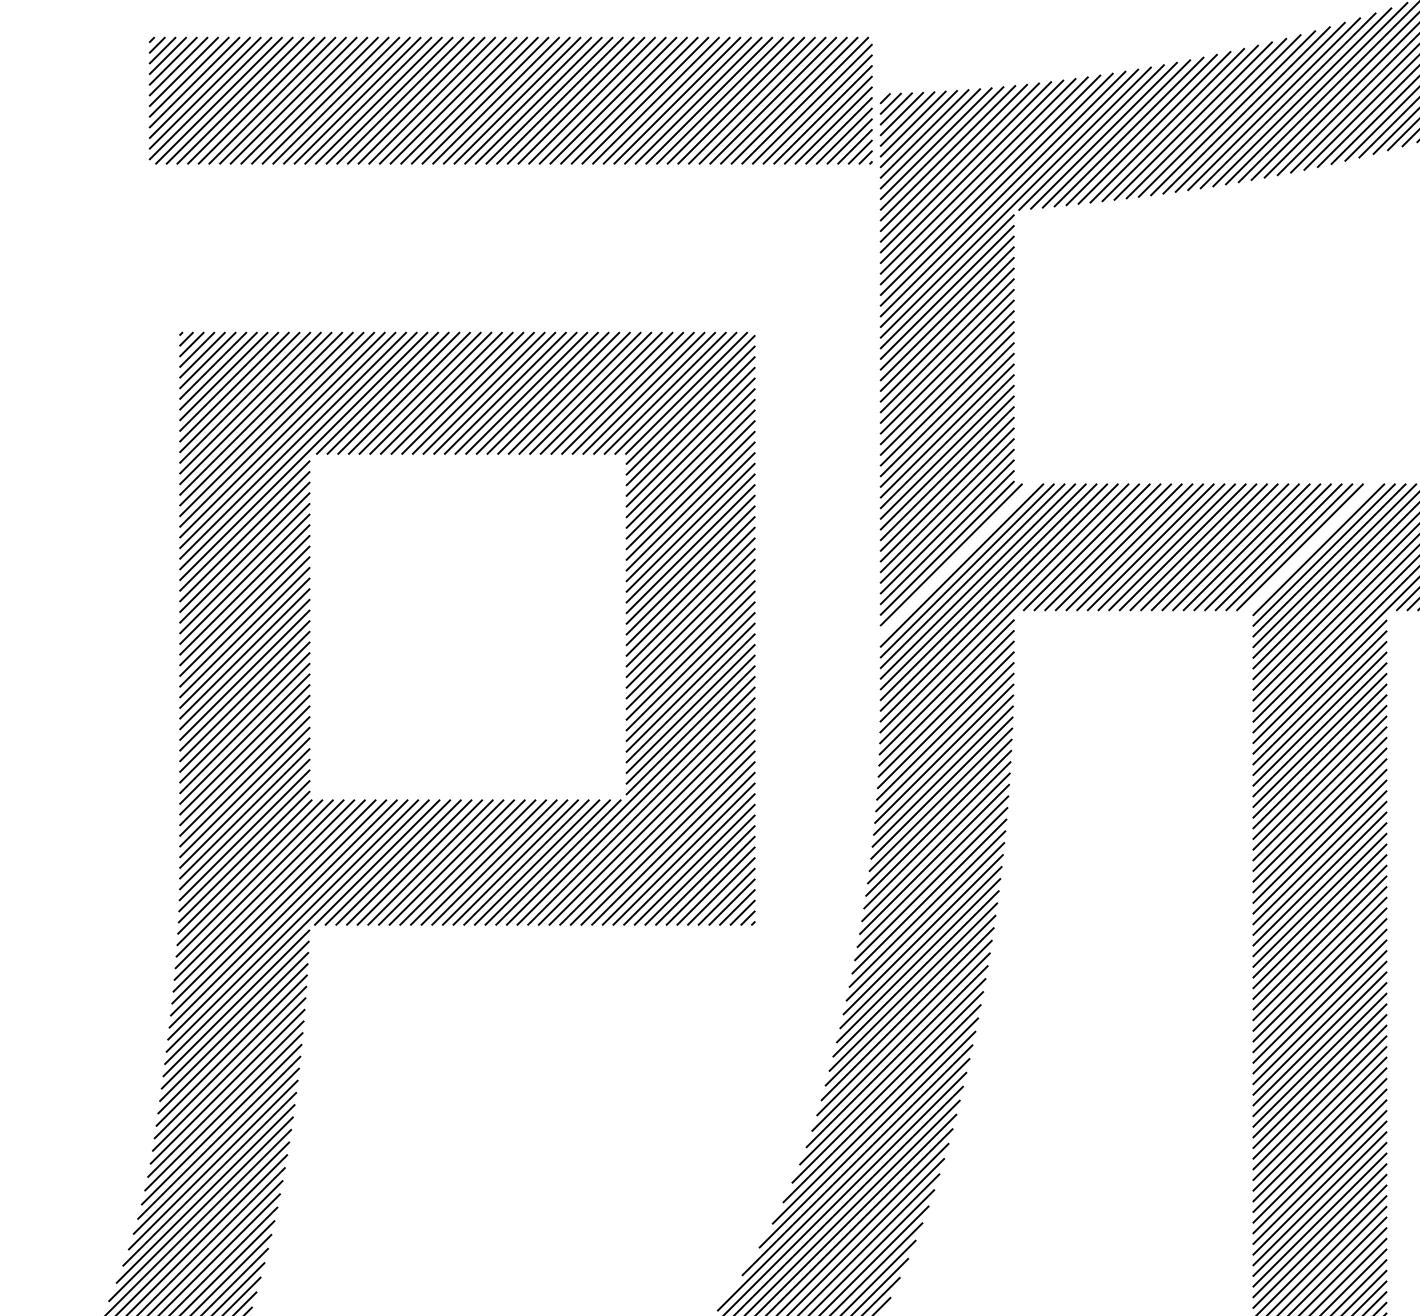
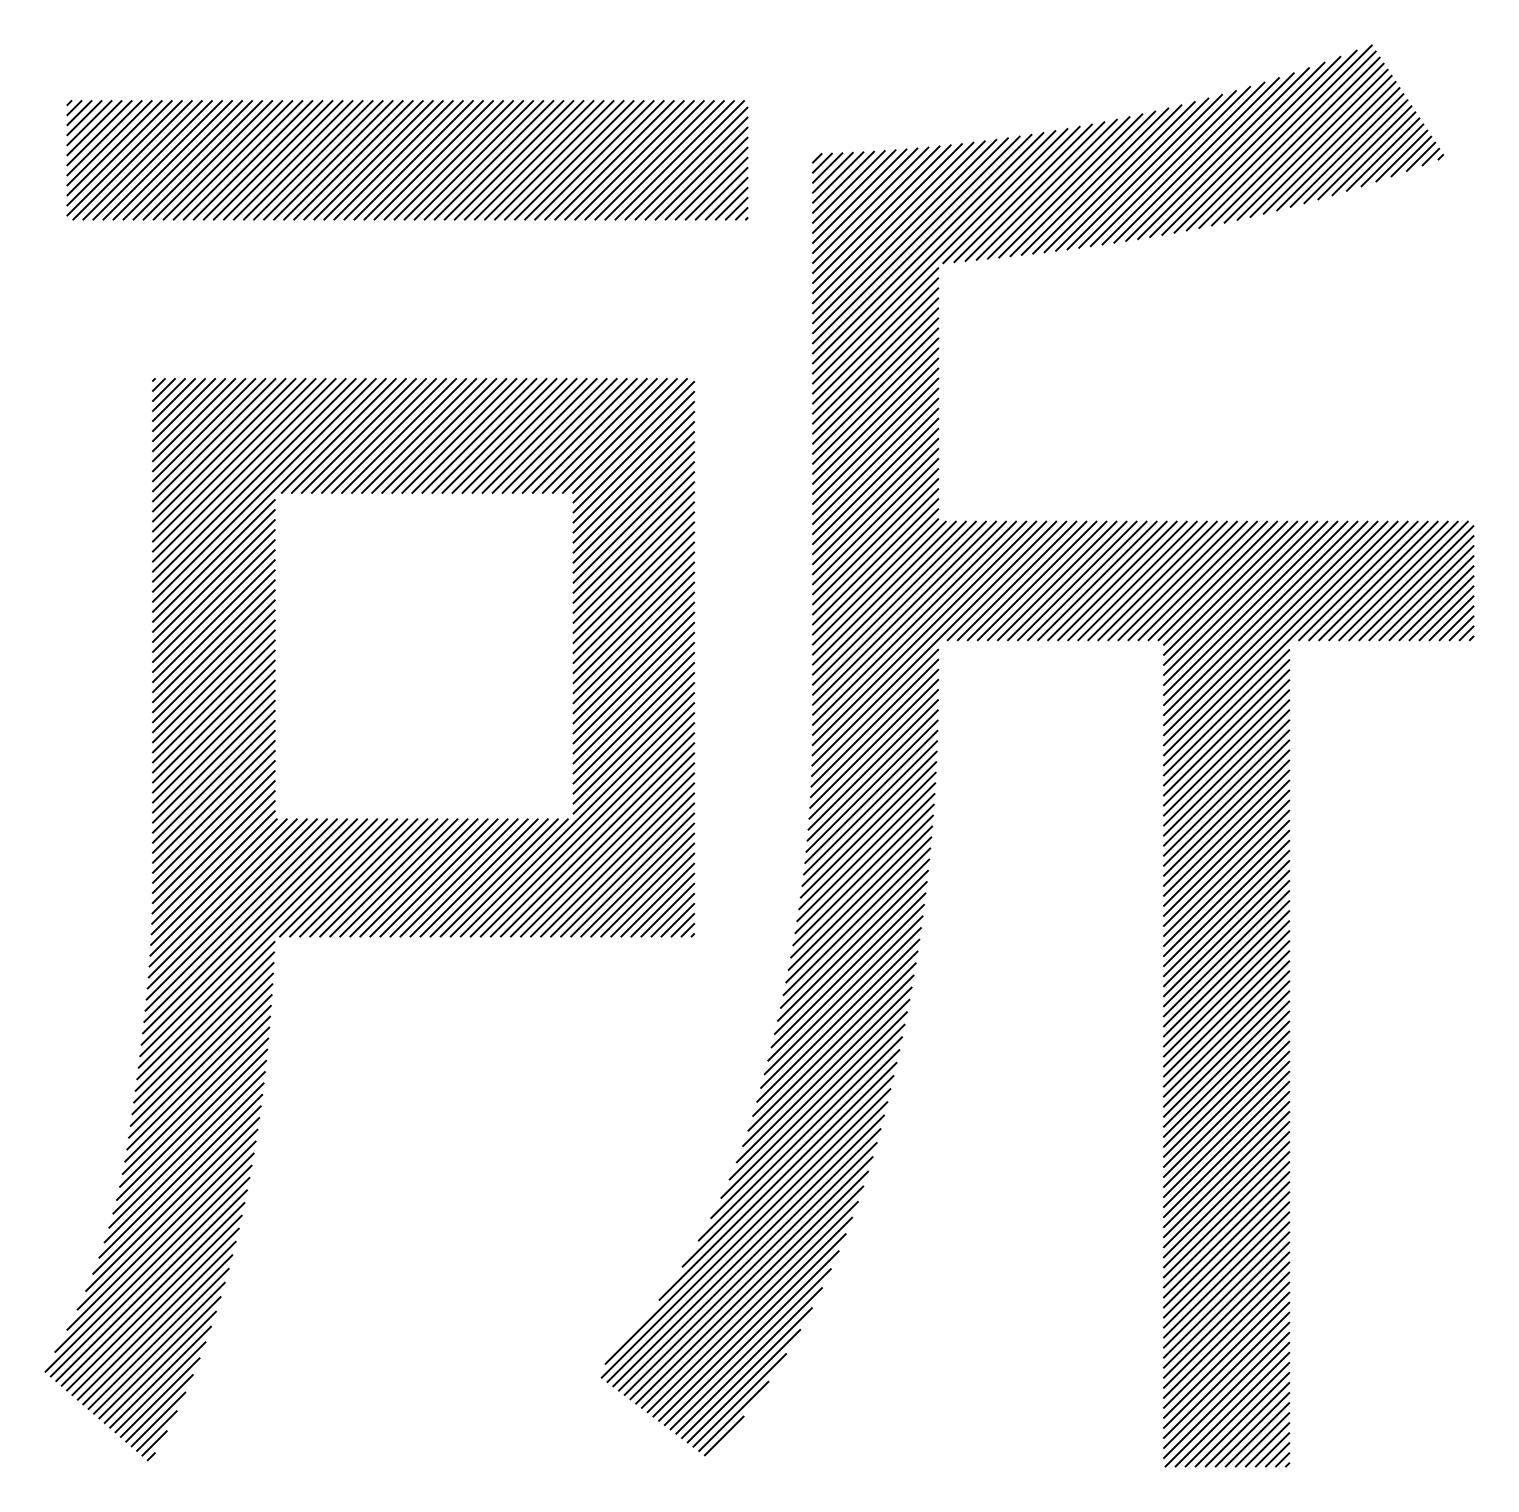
part: (510, 100) -> (407, 160), moved
line: (1310, 546) -> (1217, 580), added
line: (956, 559) -> (884, 592), added

